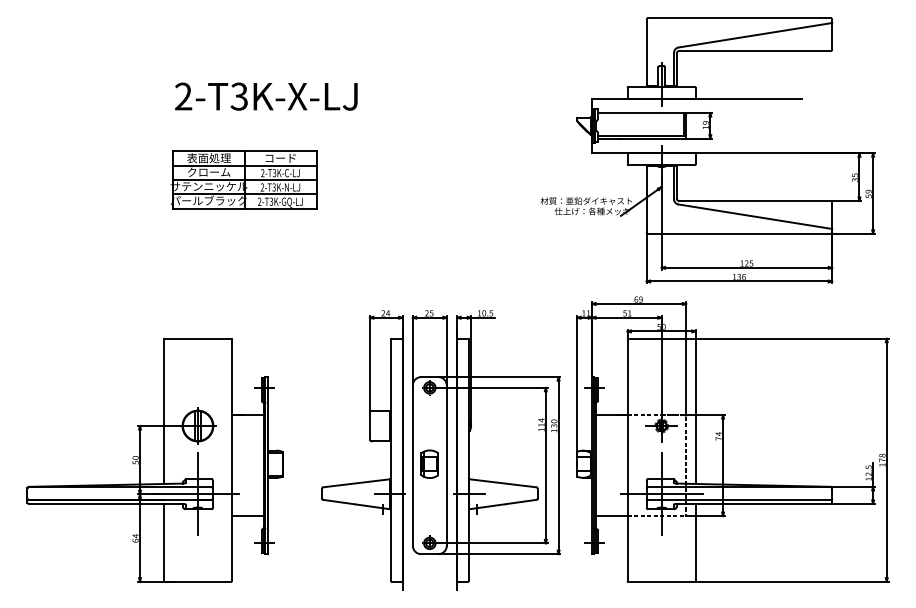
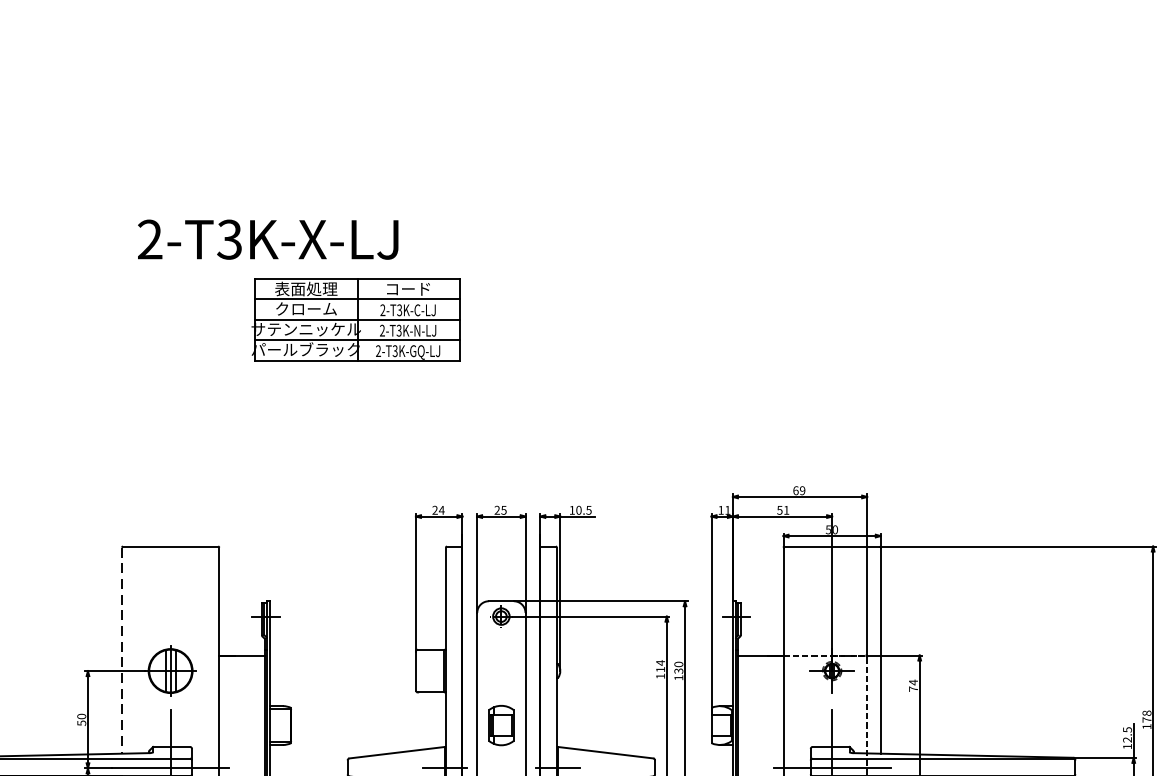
text: (266, 96) -> (268, 239), moved
part: (707, 150) -> (897, 277), removed
part: (243, 179) -> (355, 319), moved
line: (163, 412) -> (121, 651), solid -> dashed

